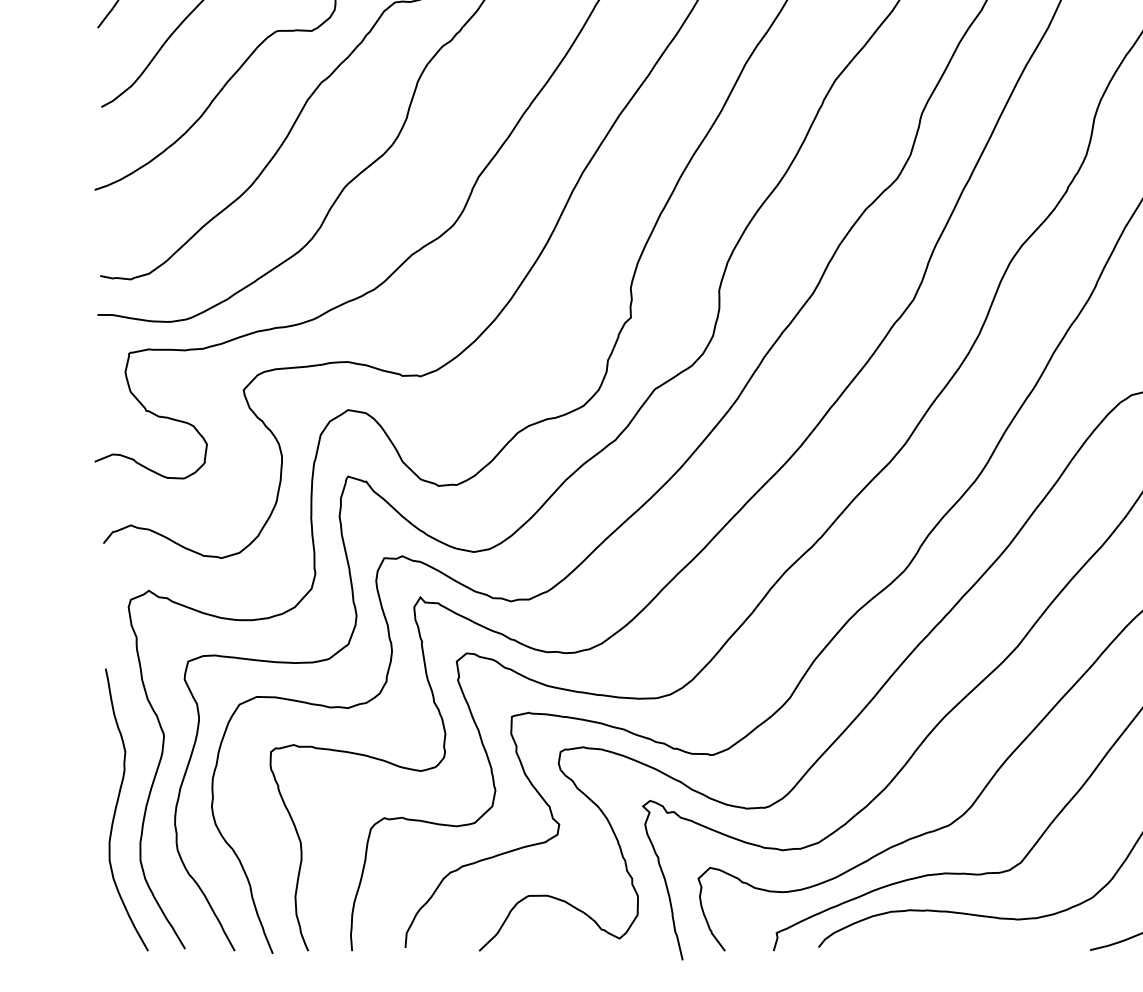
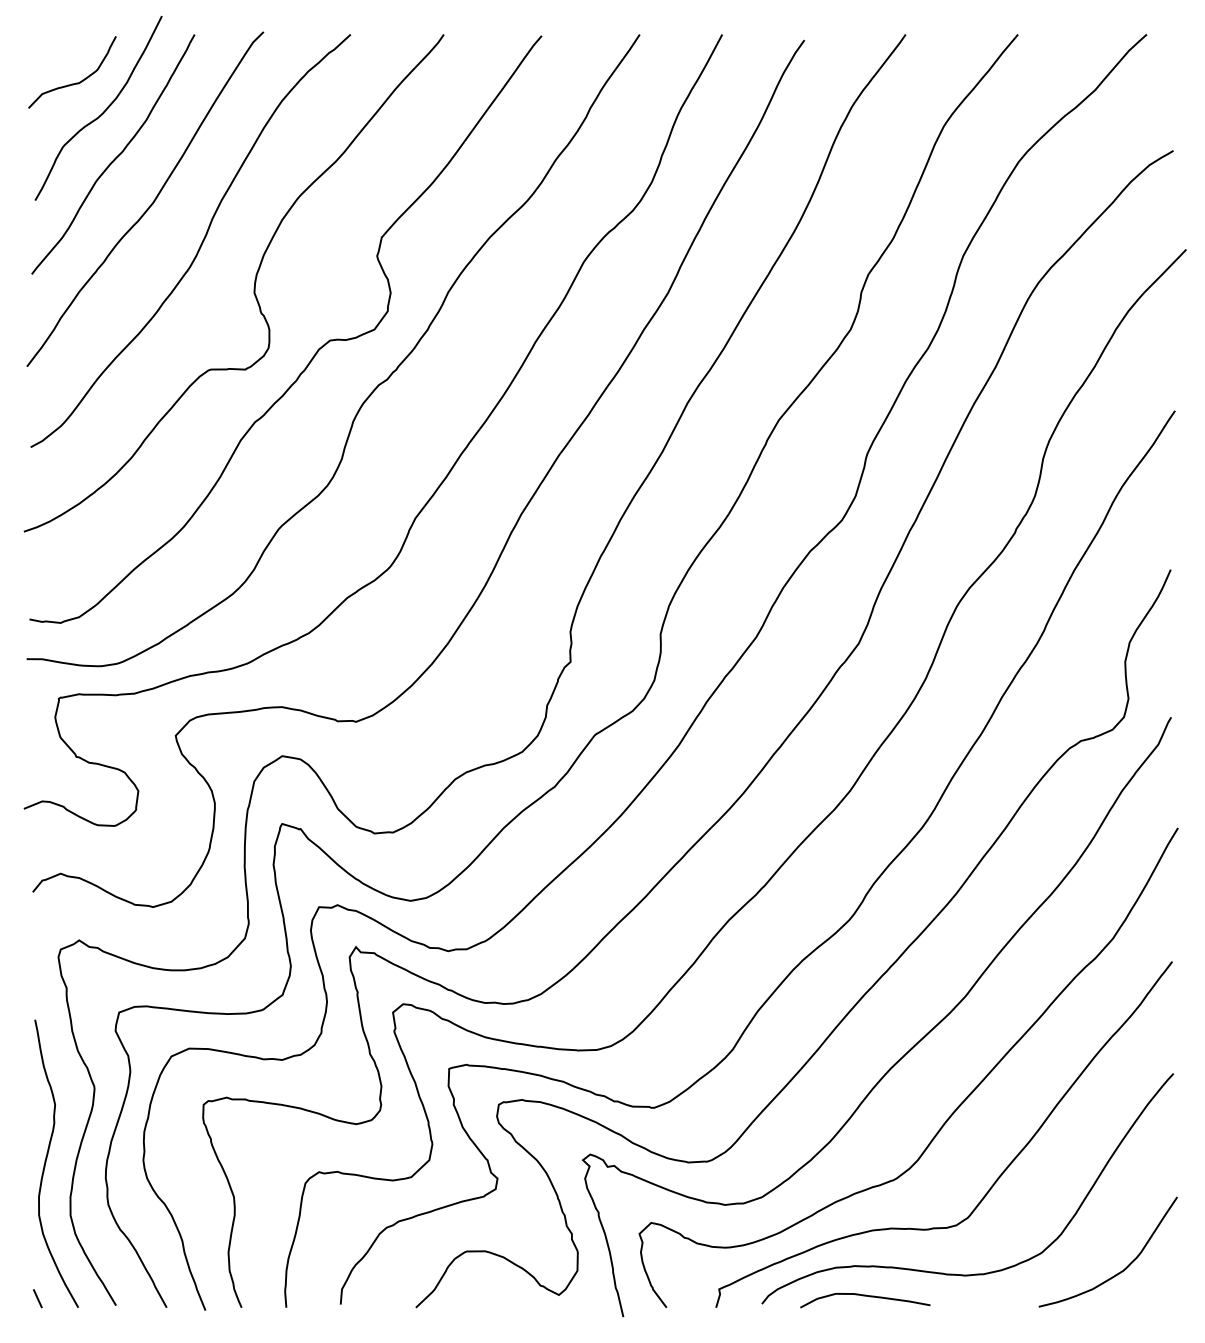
curve: (920, 940) -> (865, 1296), added
line: (108, 942) -> (37, 1298), added

